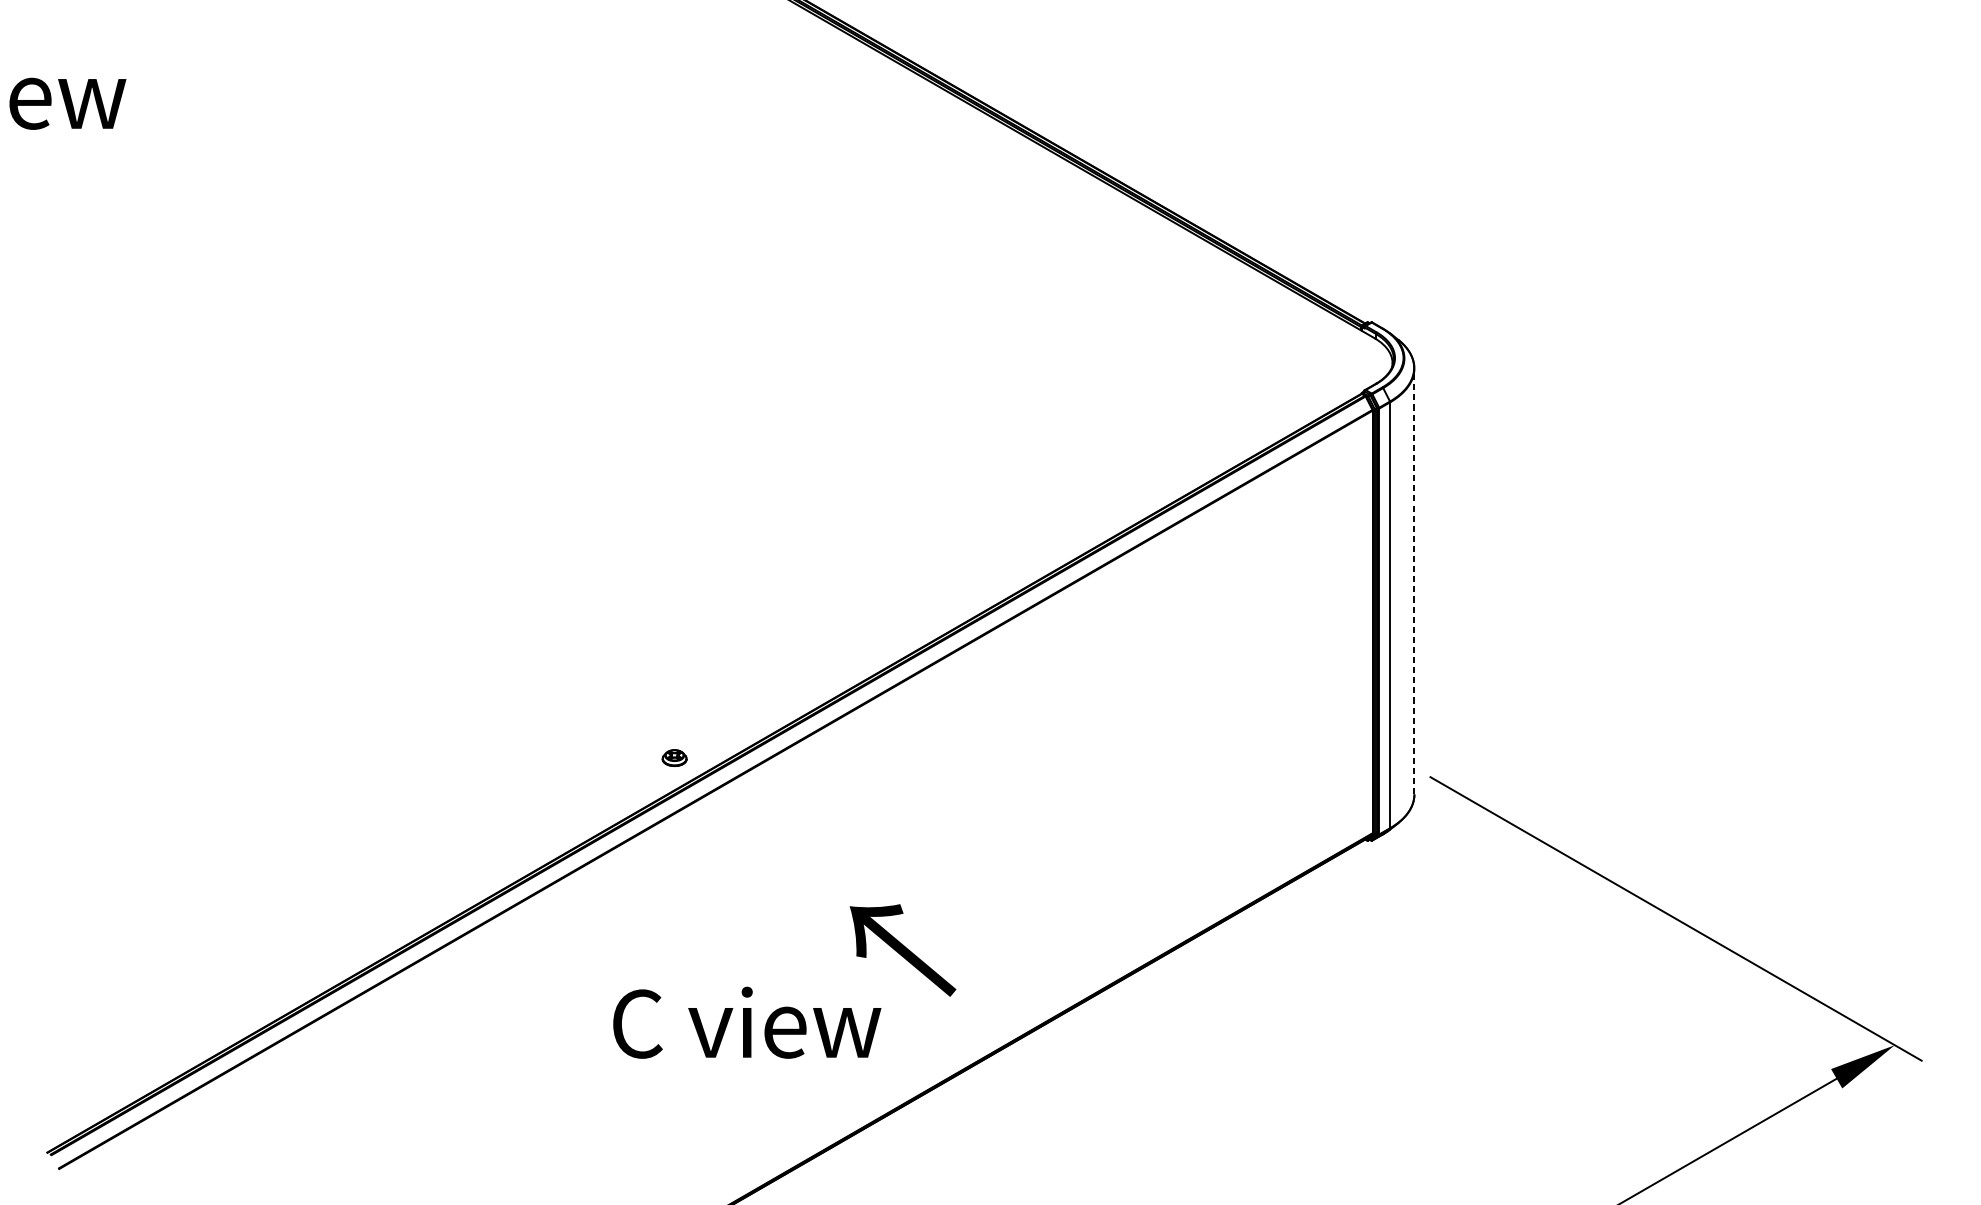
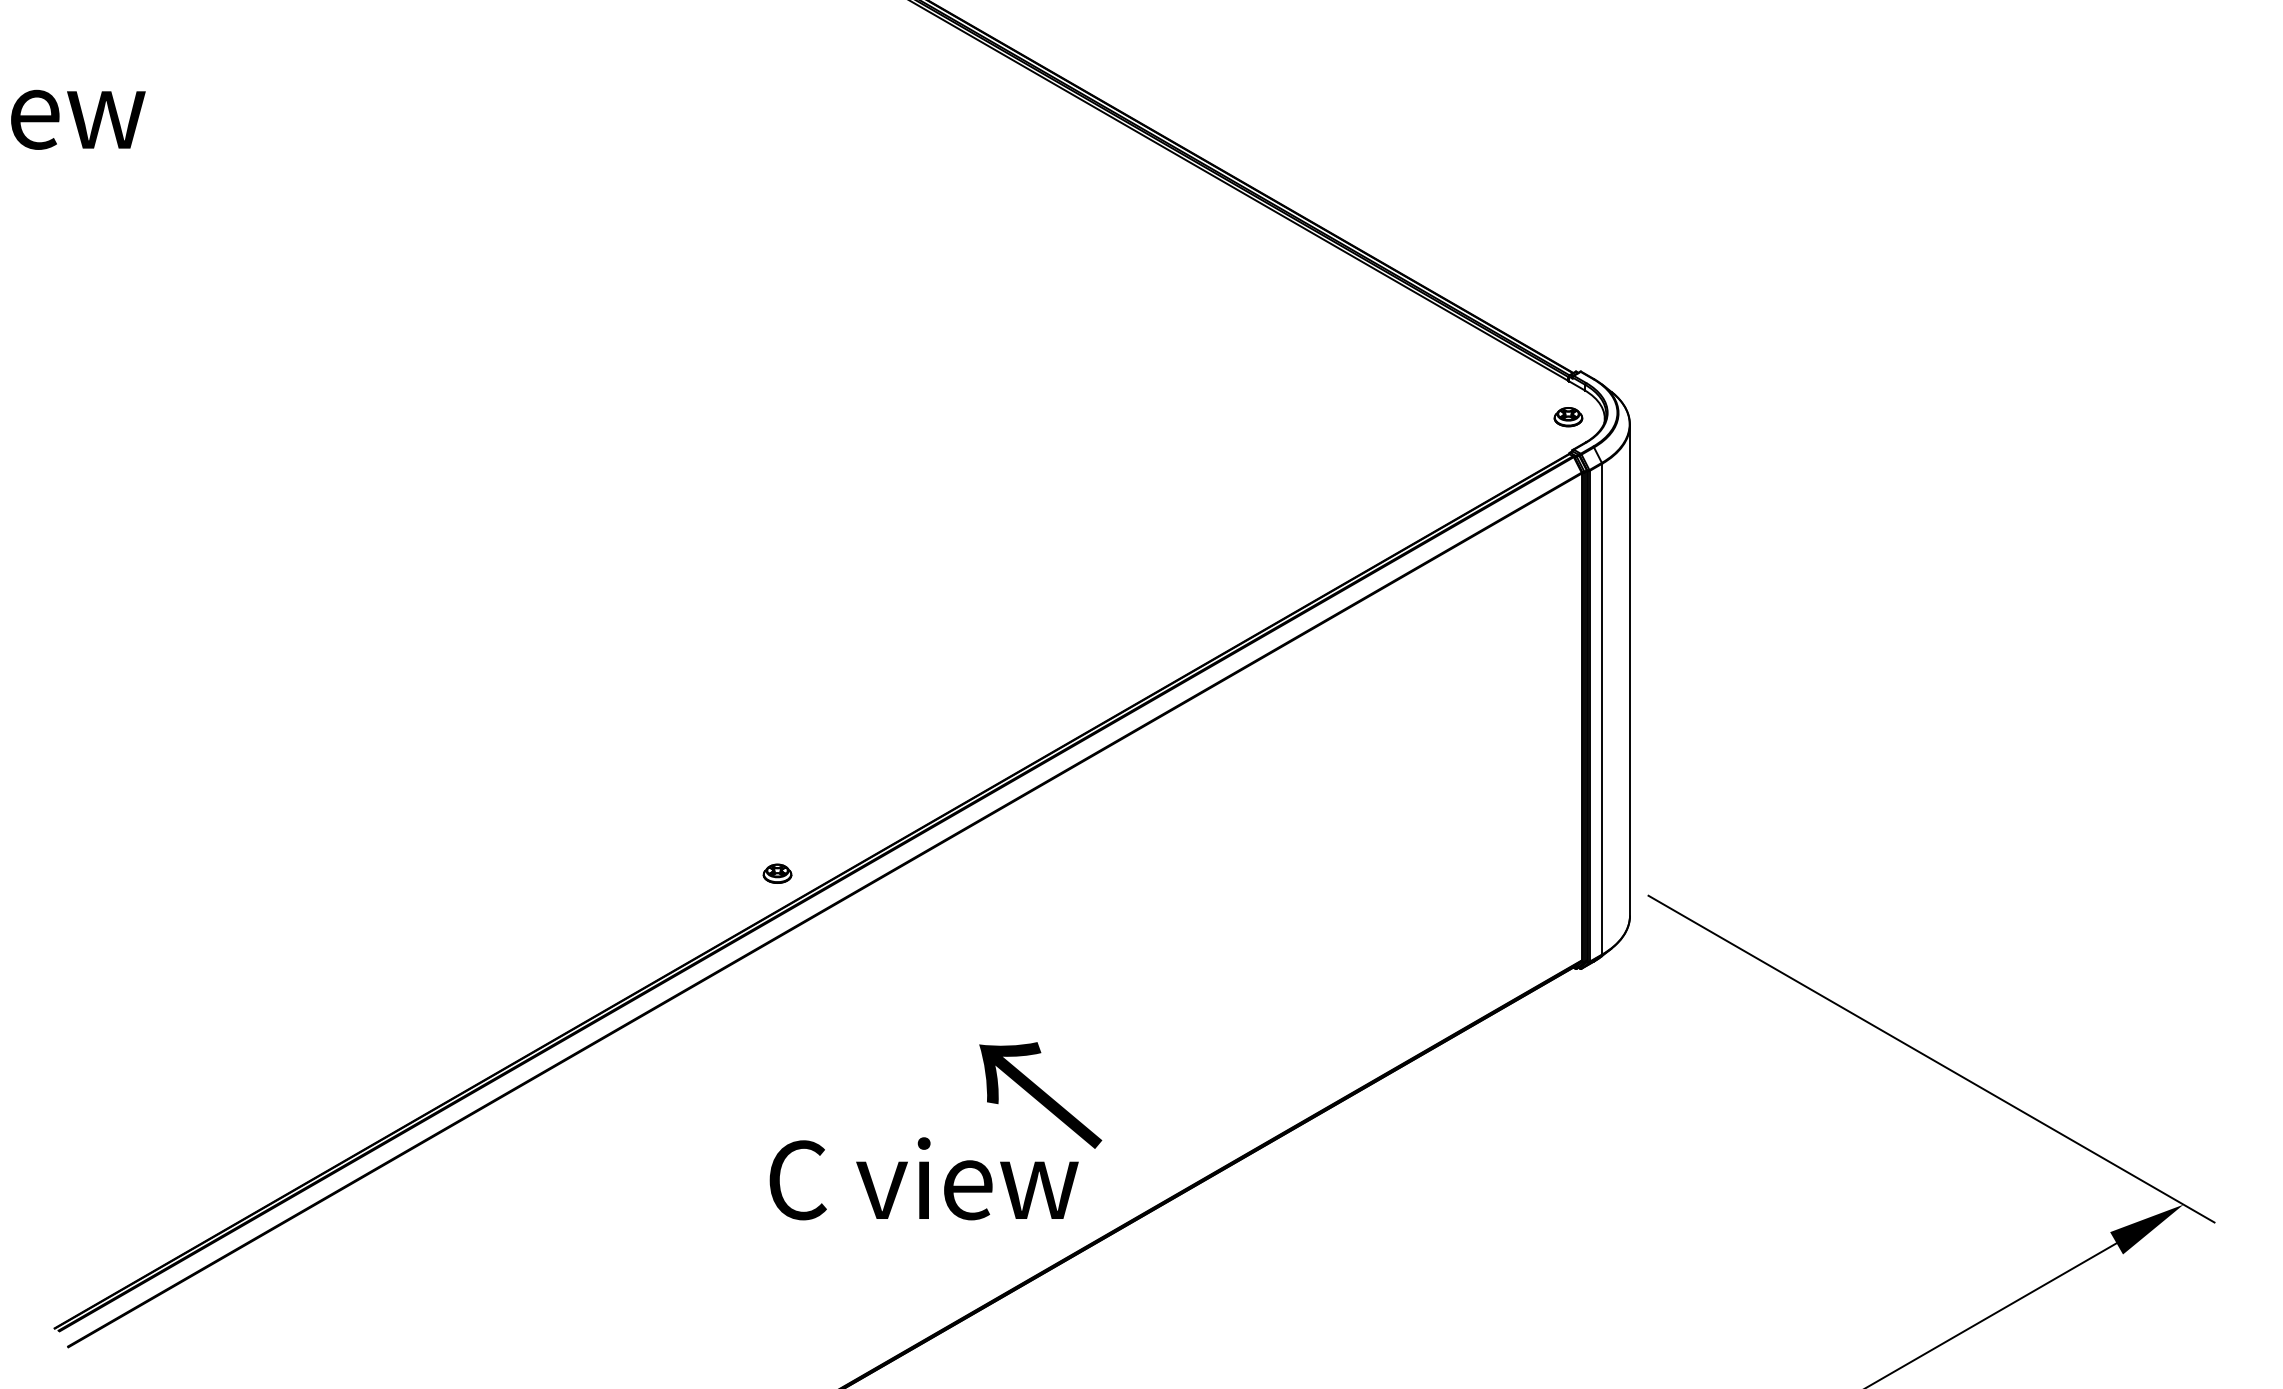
part: (1361, 362) -> (1568, 417), added
line: (1414, 580) -> (1630, 669), dashed -> solid
text: (746, 1022) -> (923, 1178), moved

